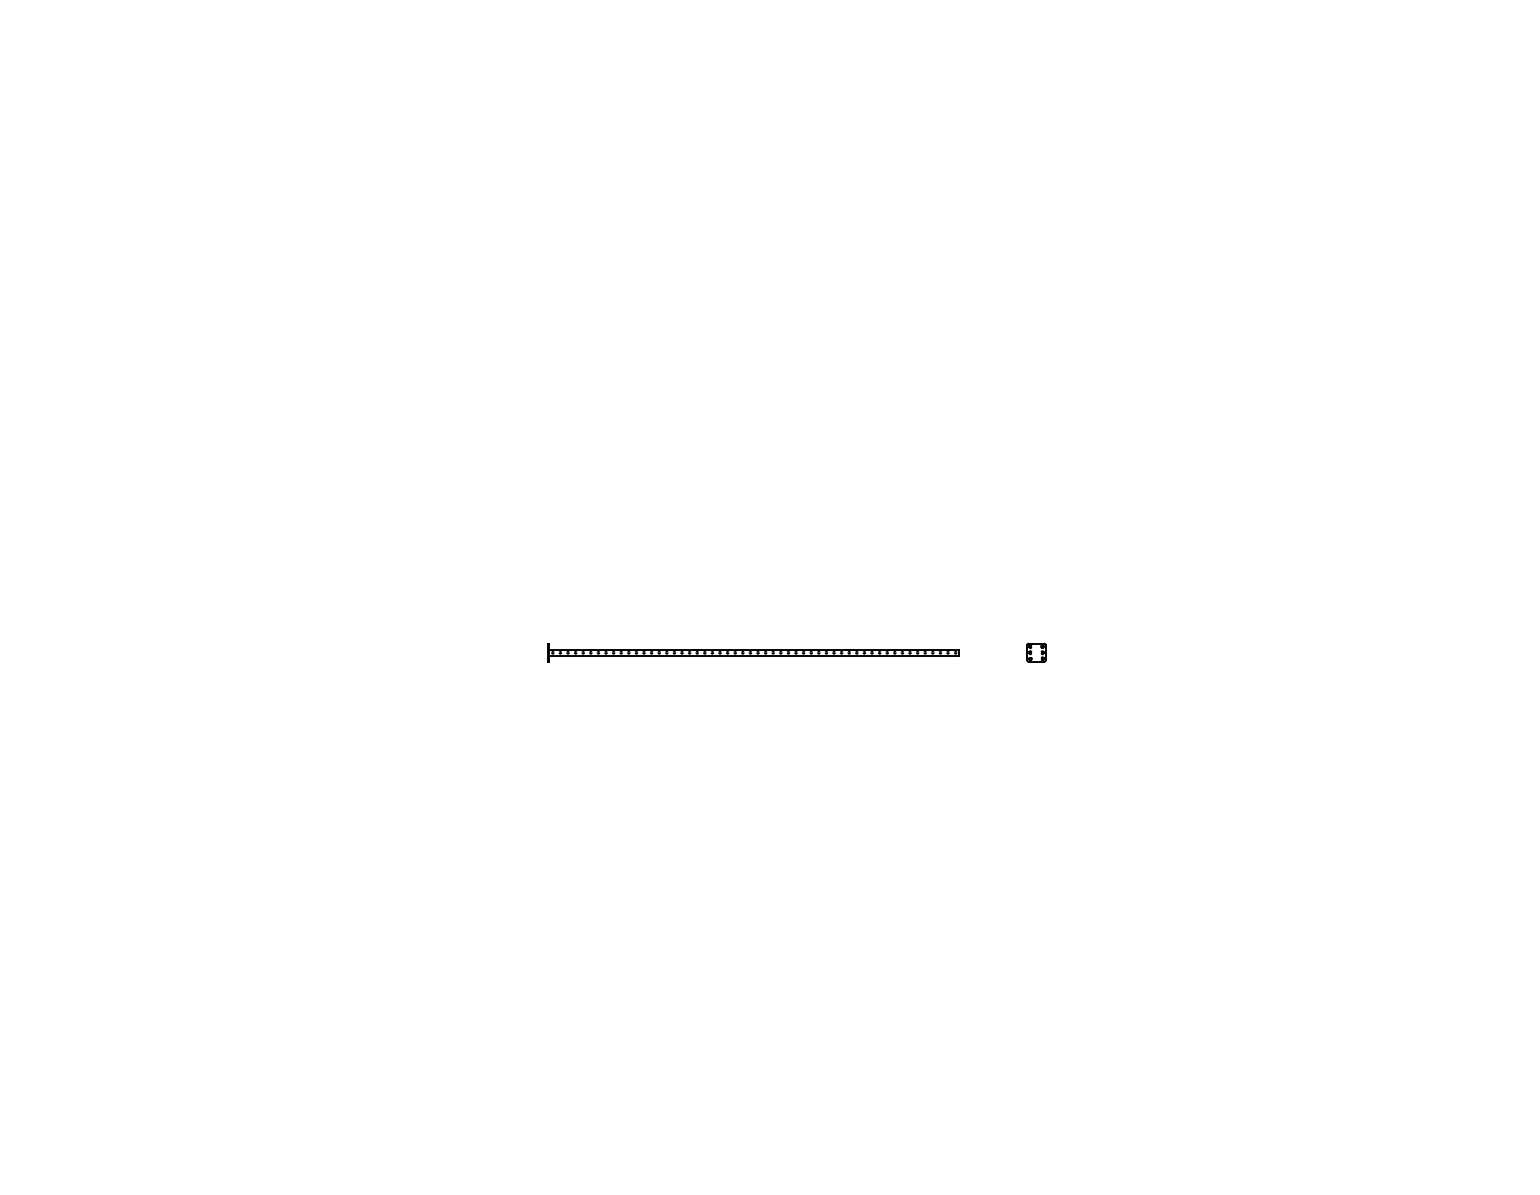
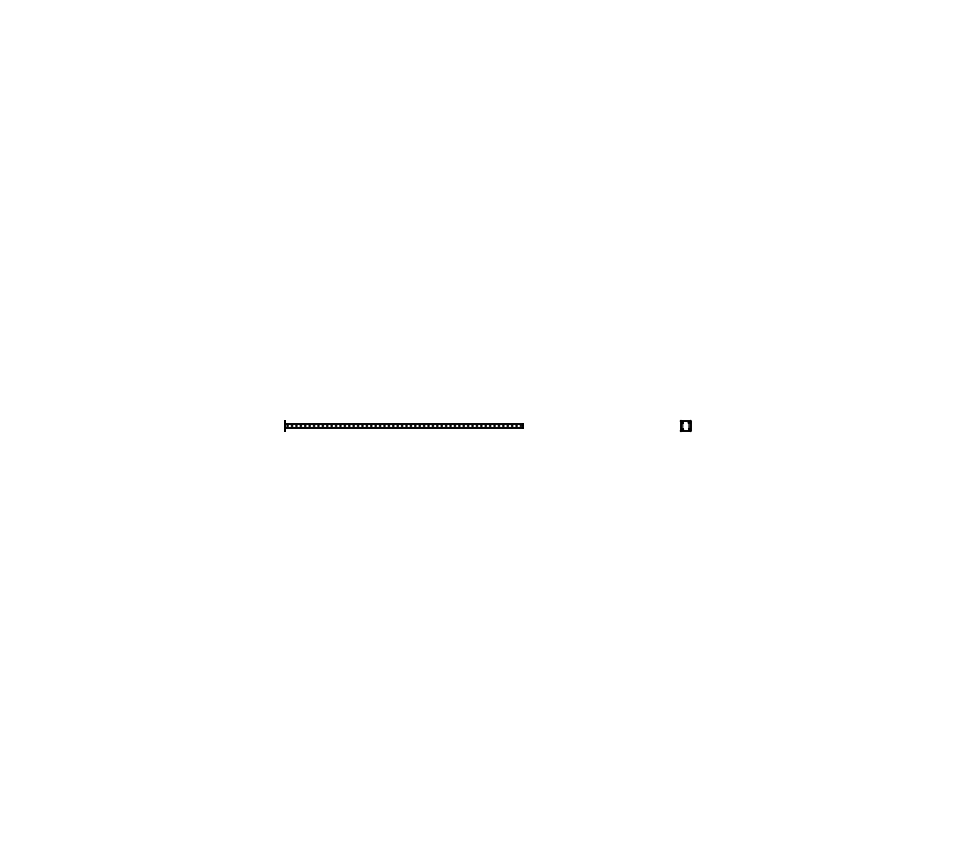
part: (1035, 651) -> (685, 425), moved

